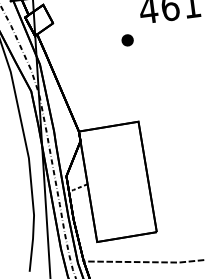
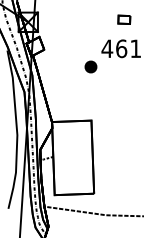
part: (128, 39) -> (91, 66), size x1.6

